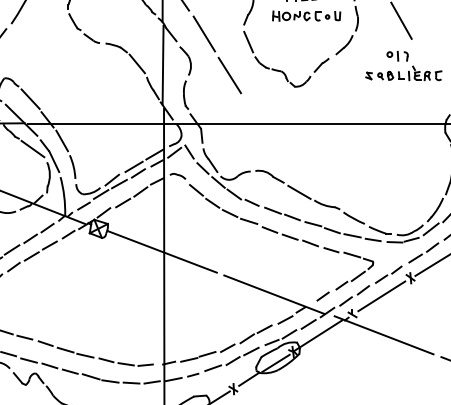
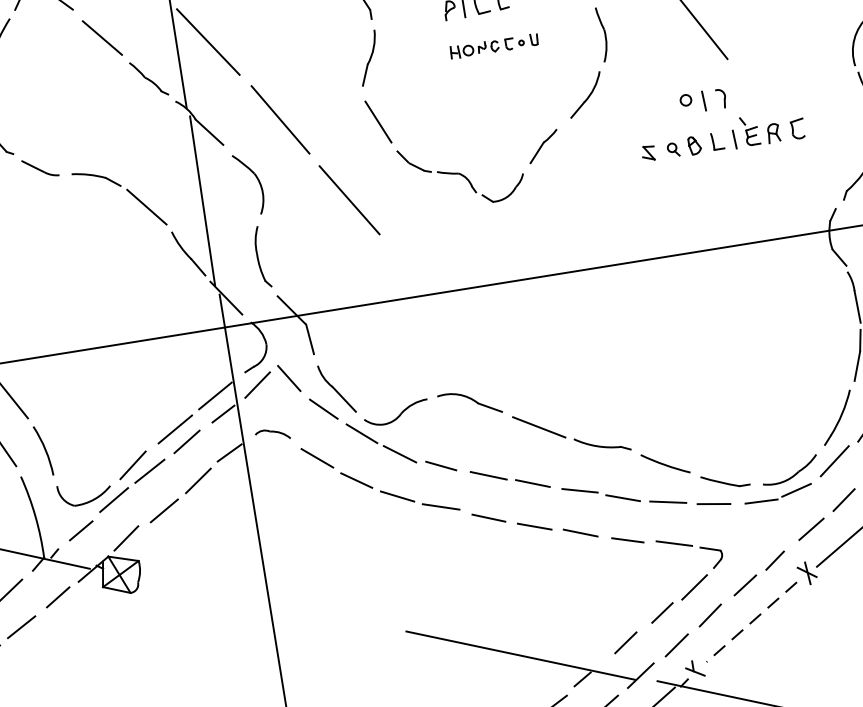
part: (306, 15) -> (493, 44), size x0.6
line: (161, 251) -> (263, 601), removed
line: (381, 296) -> (751, 622), solid -> dashed

